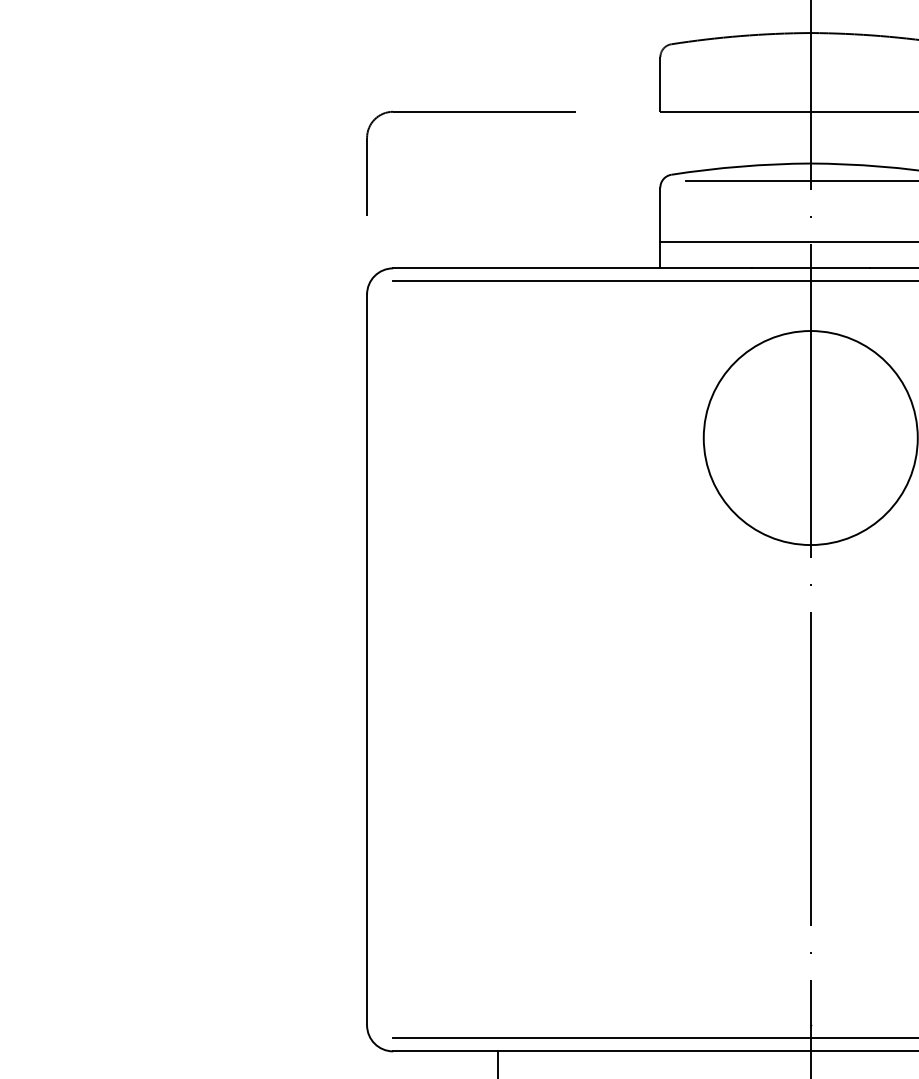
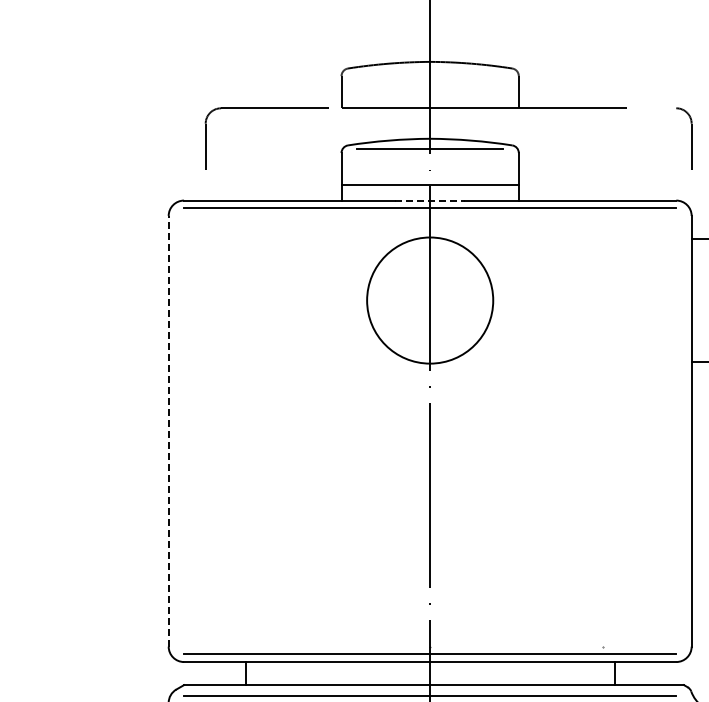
part: (470, 112) -> (266, 108), moved
line: (811, 268) -> (430, 200), solid -> dashed
line: (366, 658) -> (168, 430), solid -> dashed

